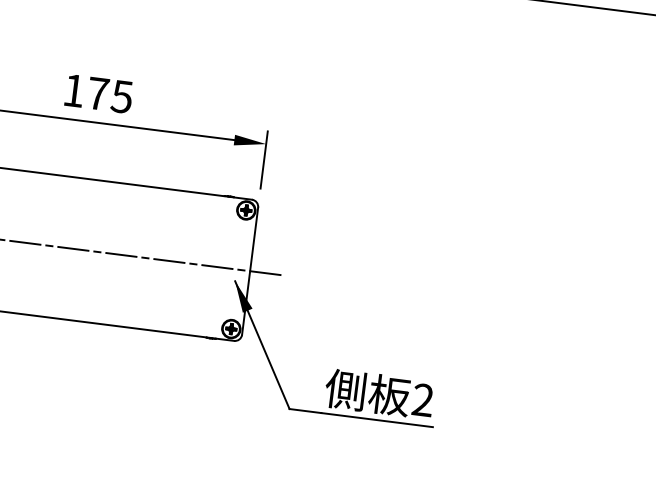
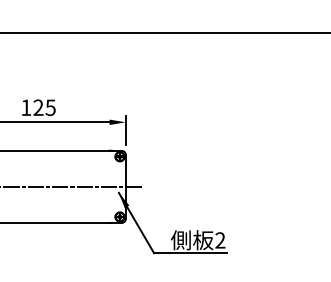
text: (98, 93) -> (38, 107), 175 -> 125

